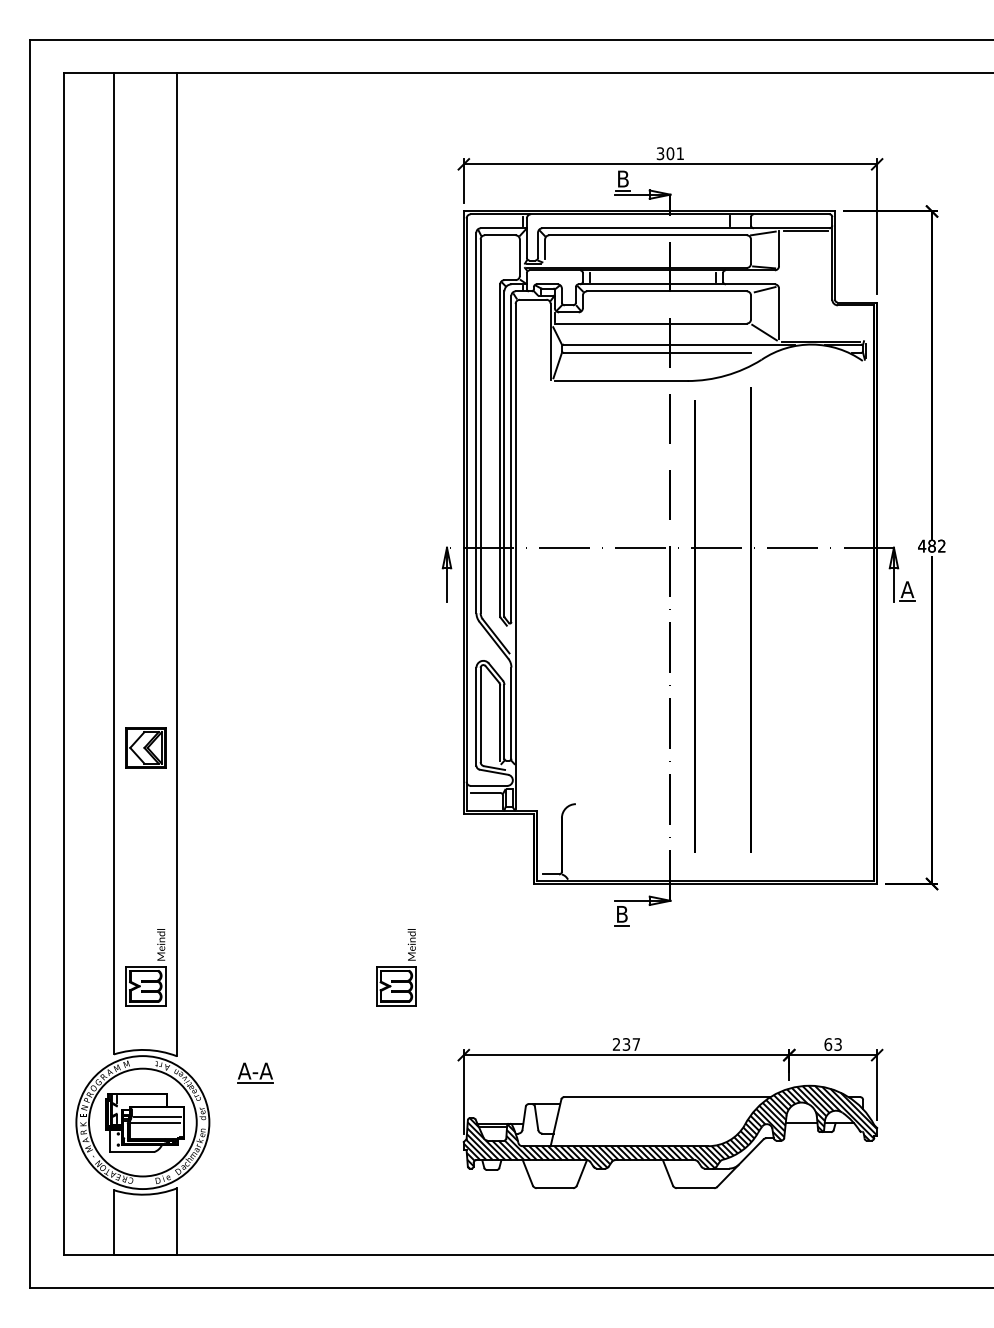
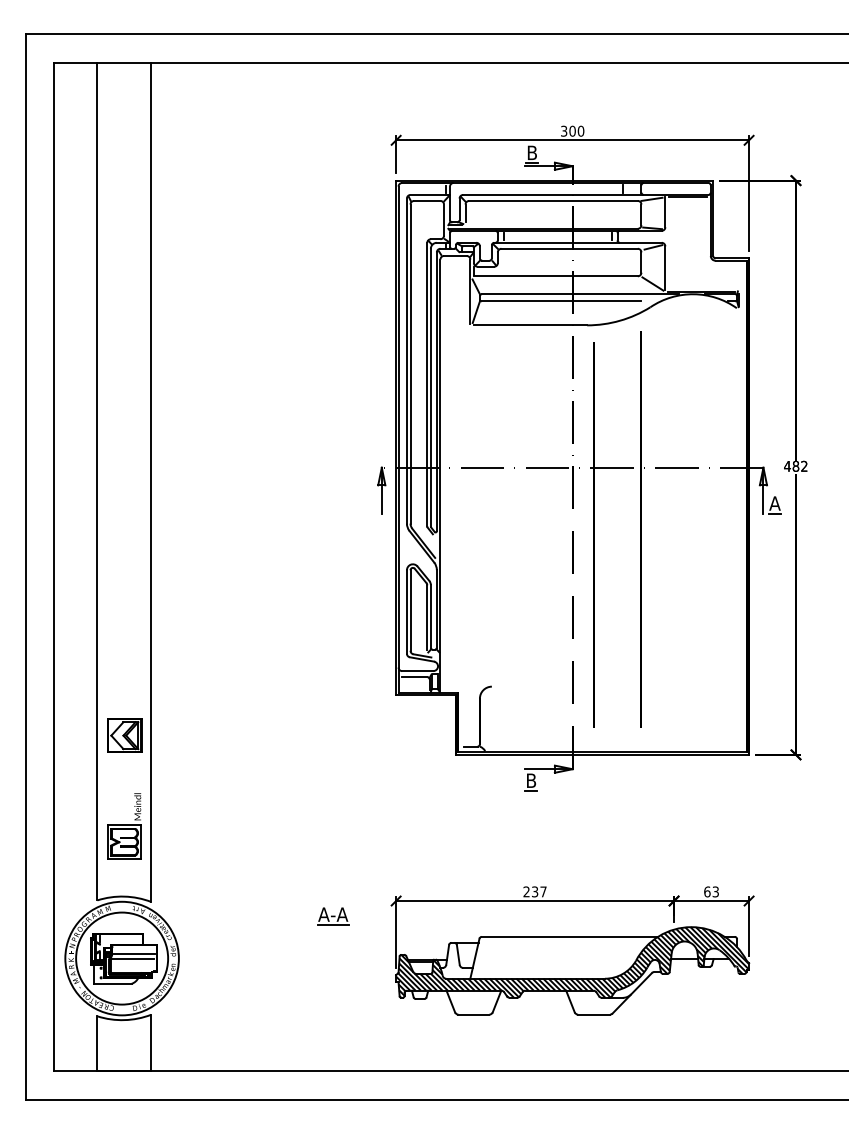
text: (679, 152) -> (580, 130), 301 -> 300
part: (145, 747) -> (124, 735), moved
part: (396, 967) -> (338, 826), removed
part: (255, 1073) -> (333, 916), moved

